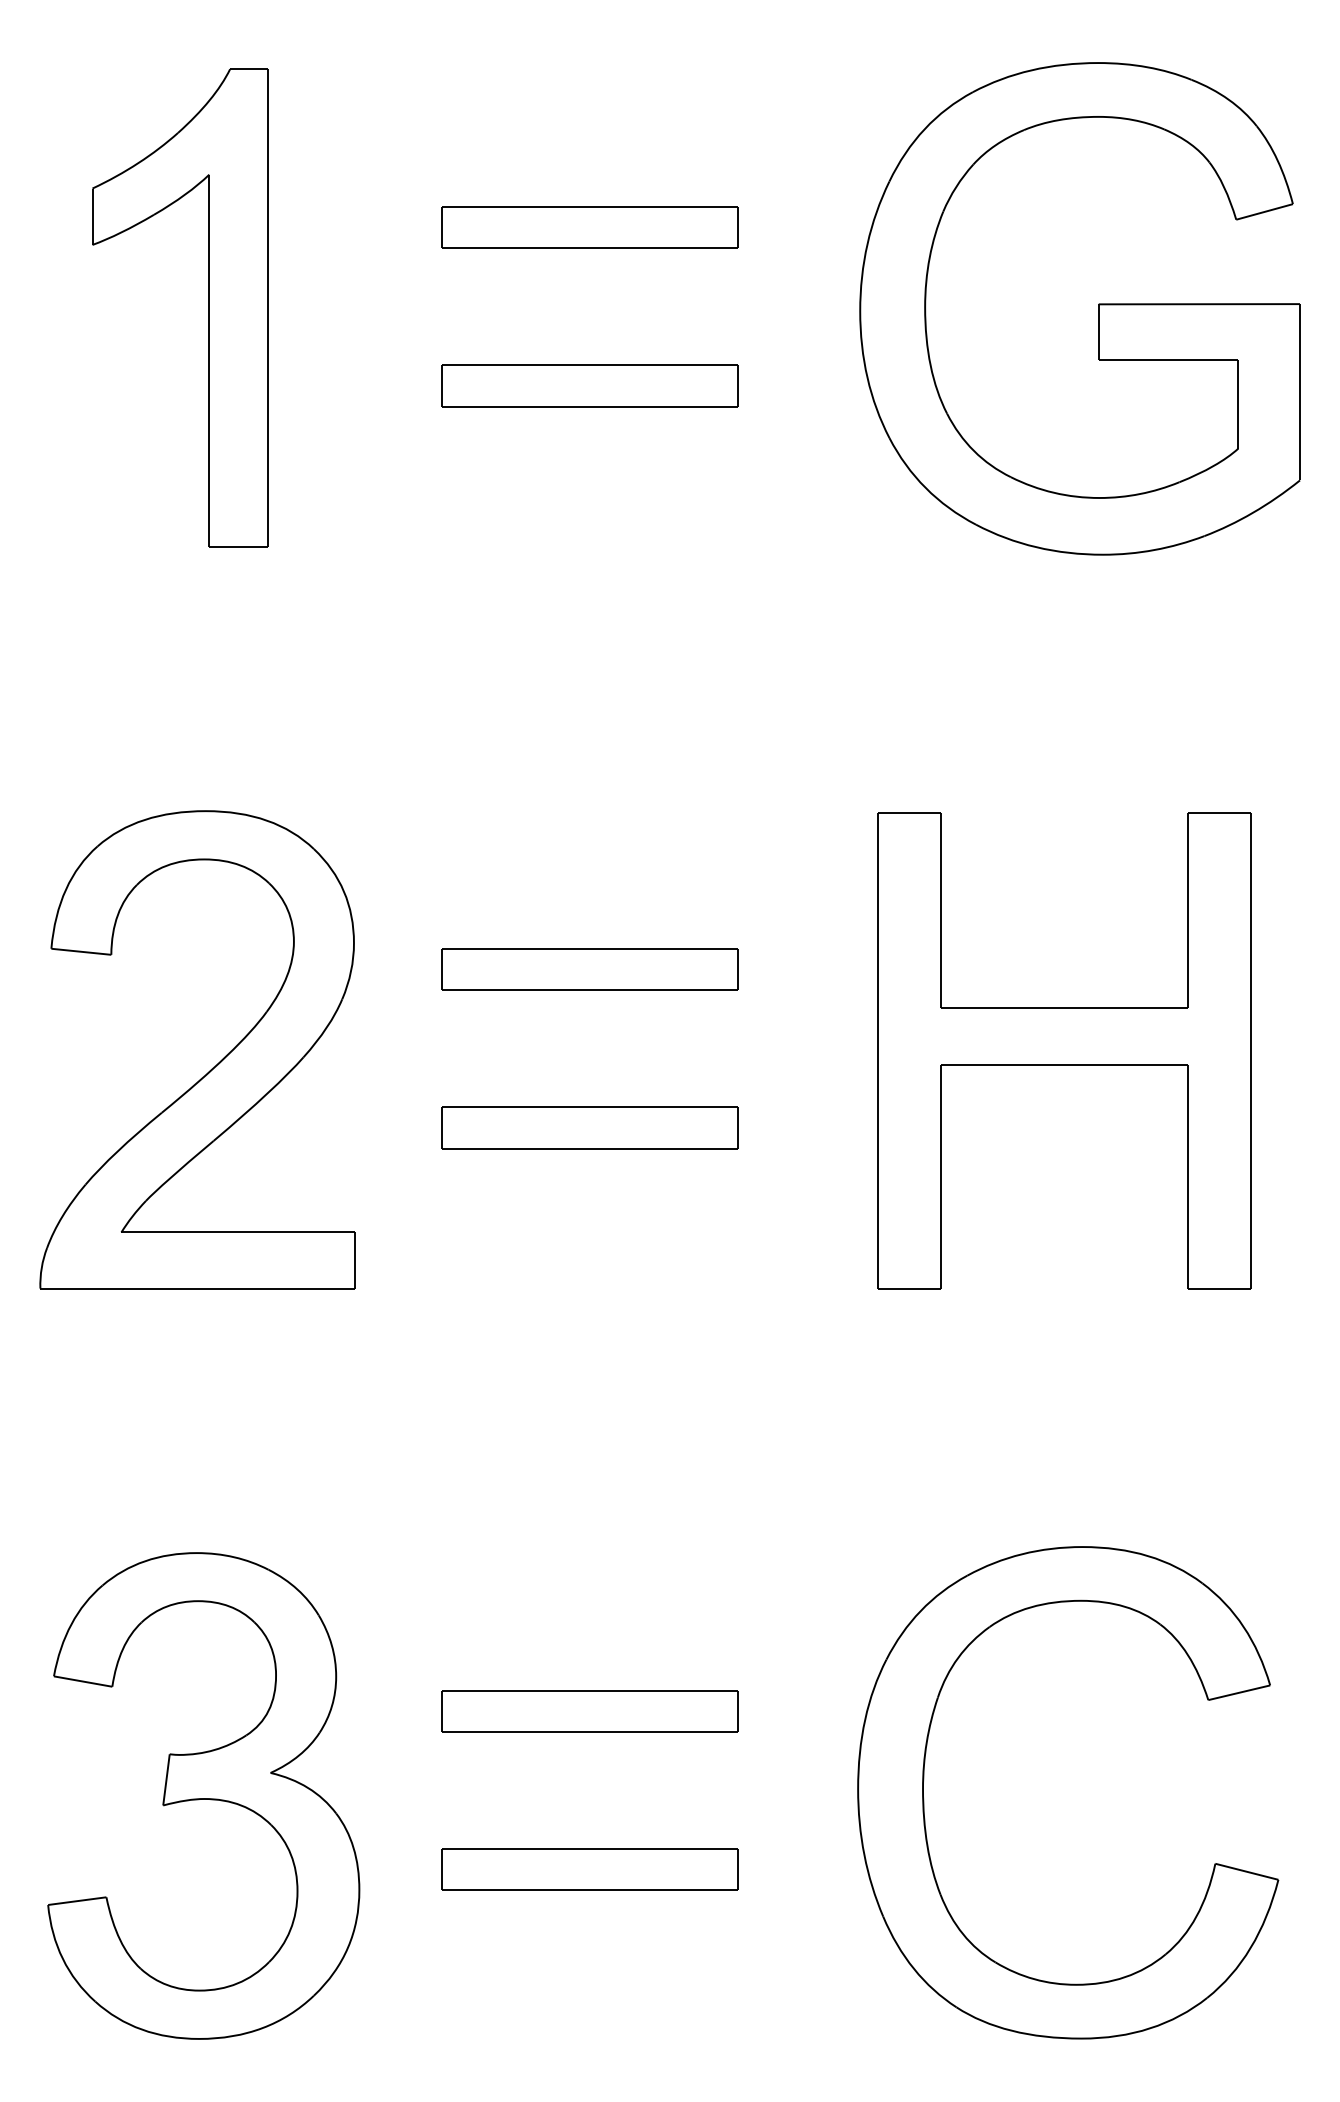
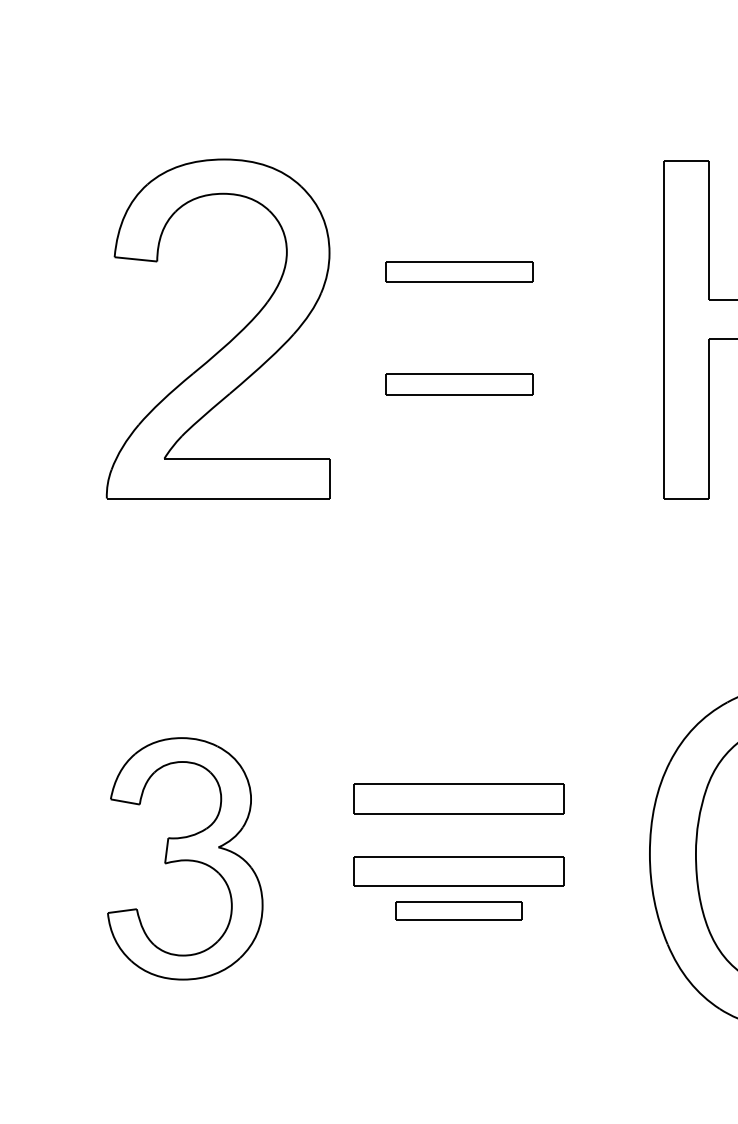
part: (589, 969) -> (459, 271), size x0.7
part: (212, 1067) -> (229, 341), moved
part: (589, 1127) -> (459, 384), size x0.7
part: (203, 1795) -> (185, 858), size x0.7
part: (589, 1813) -> (459, 871), added
part: (589, 1869) -> (459, 911), size x0.6

